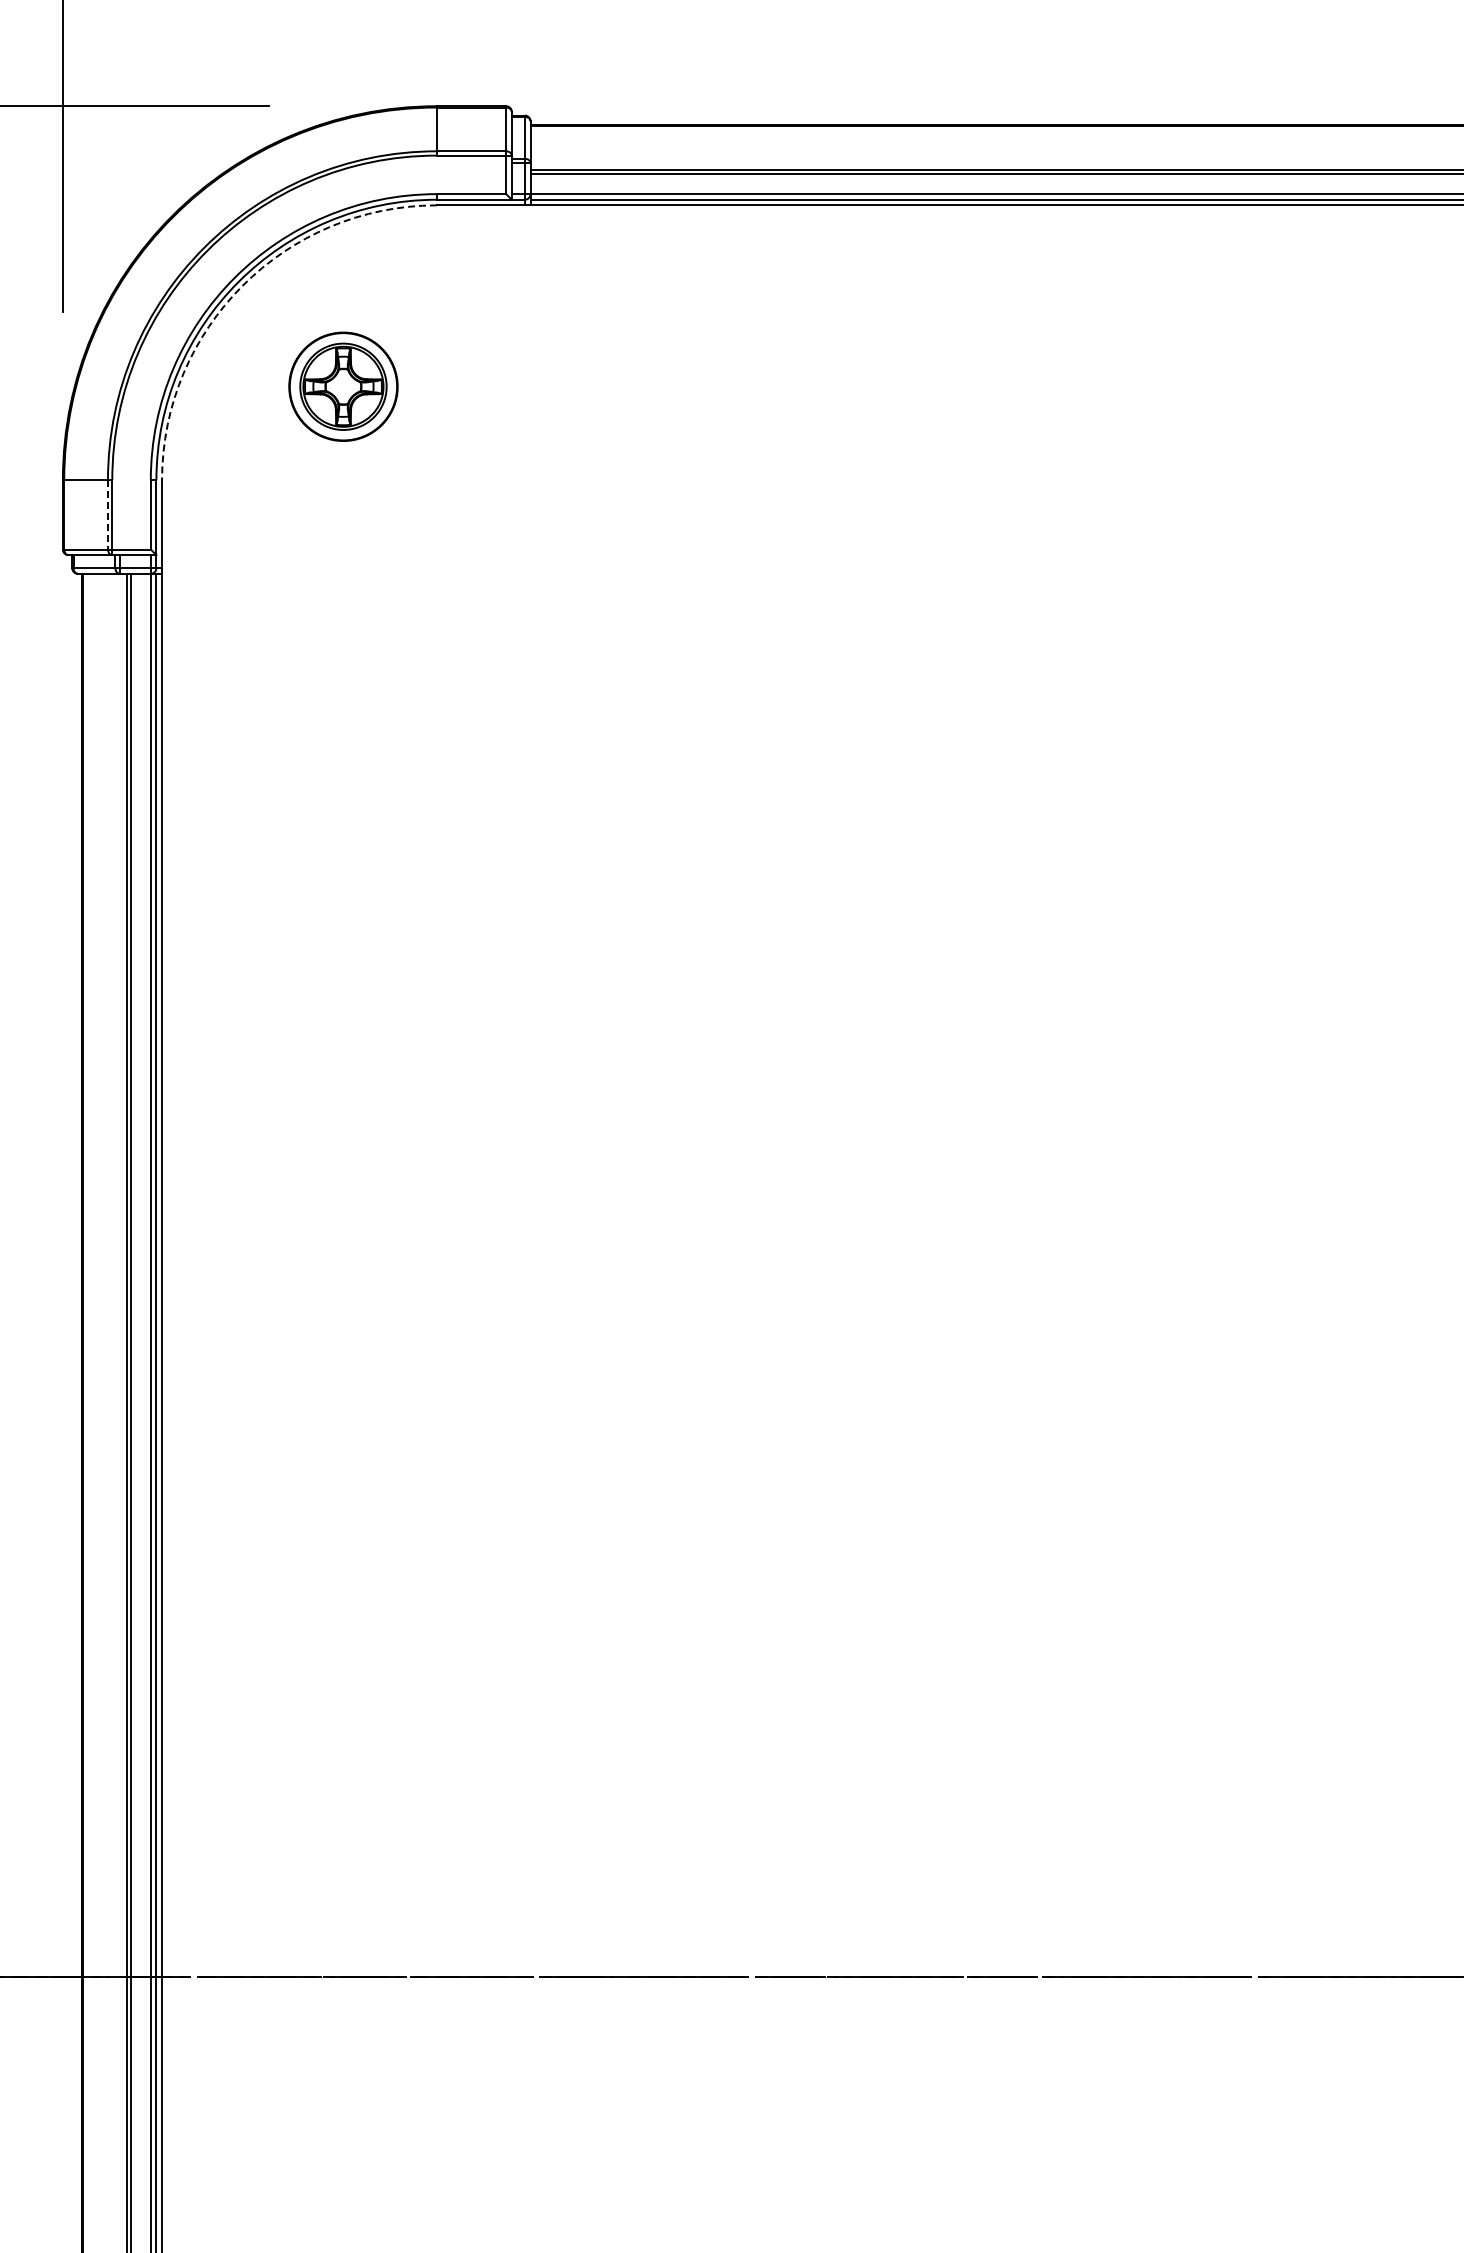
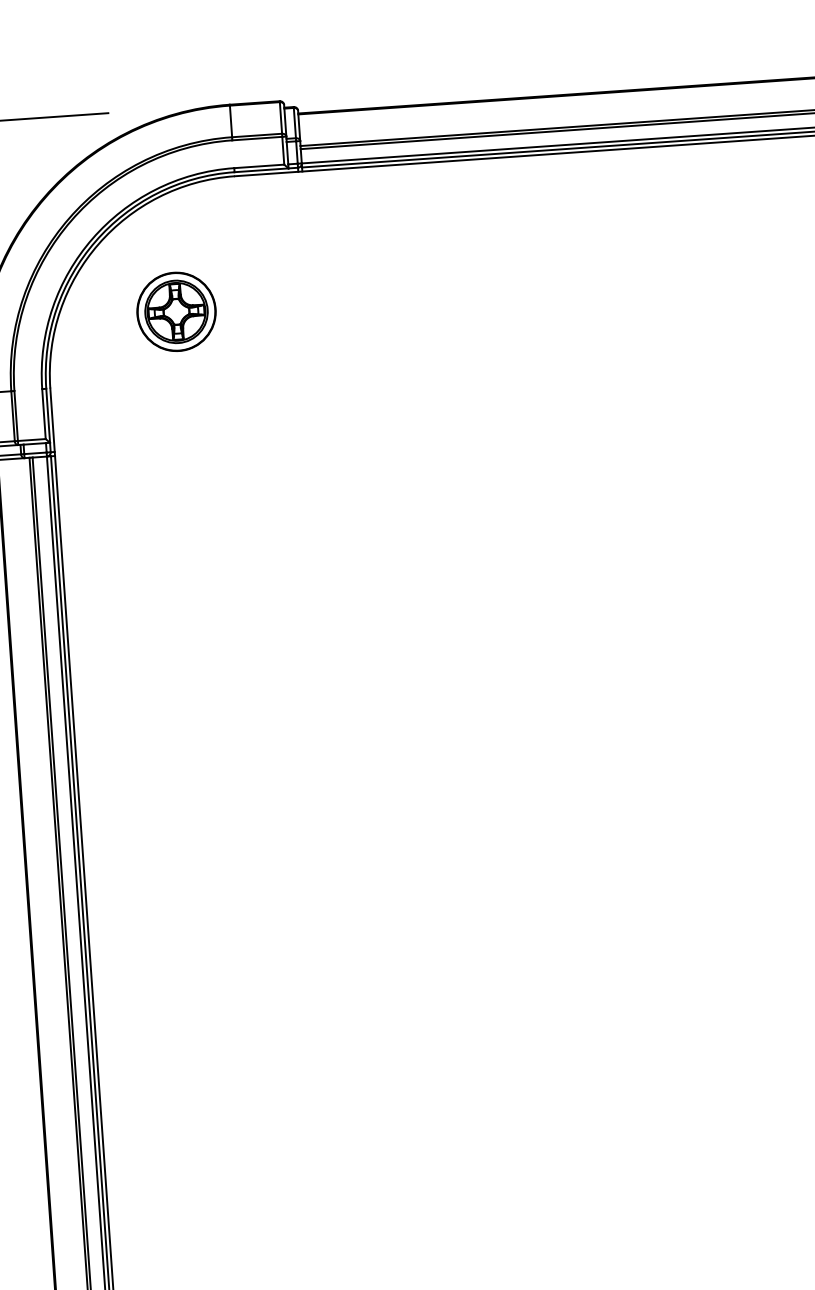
arc: (242, 285) -> (98, 243), dashed -> solid
line: (107, 514) -> (12, 415), dashed -> solid

